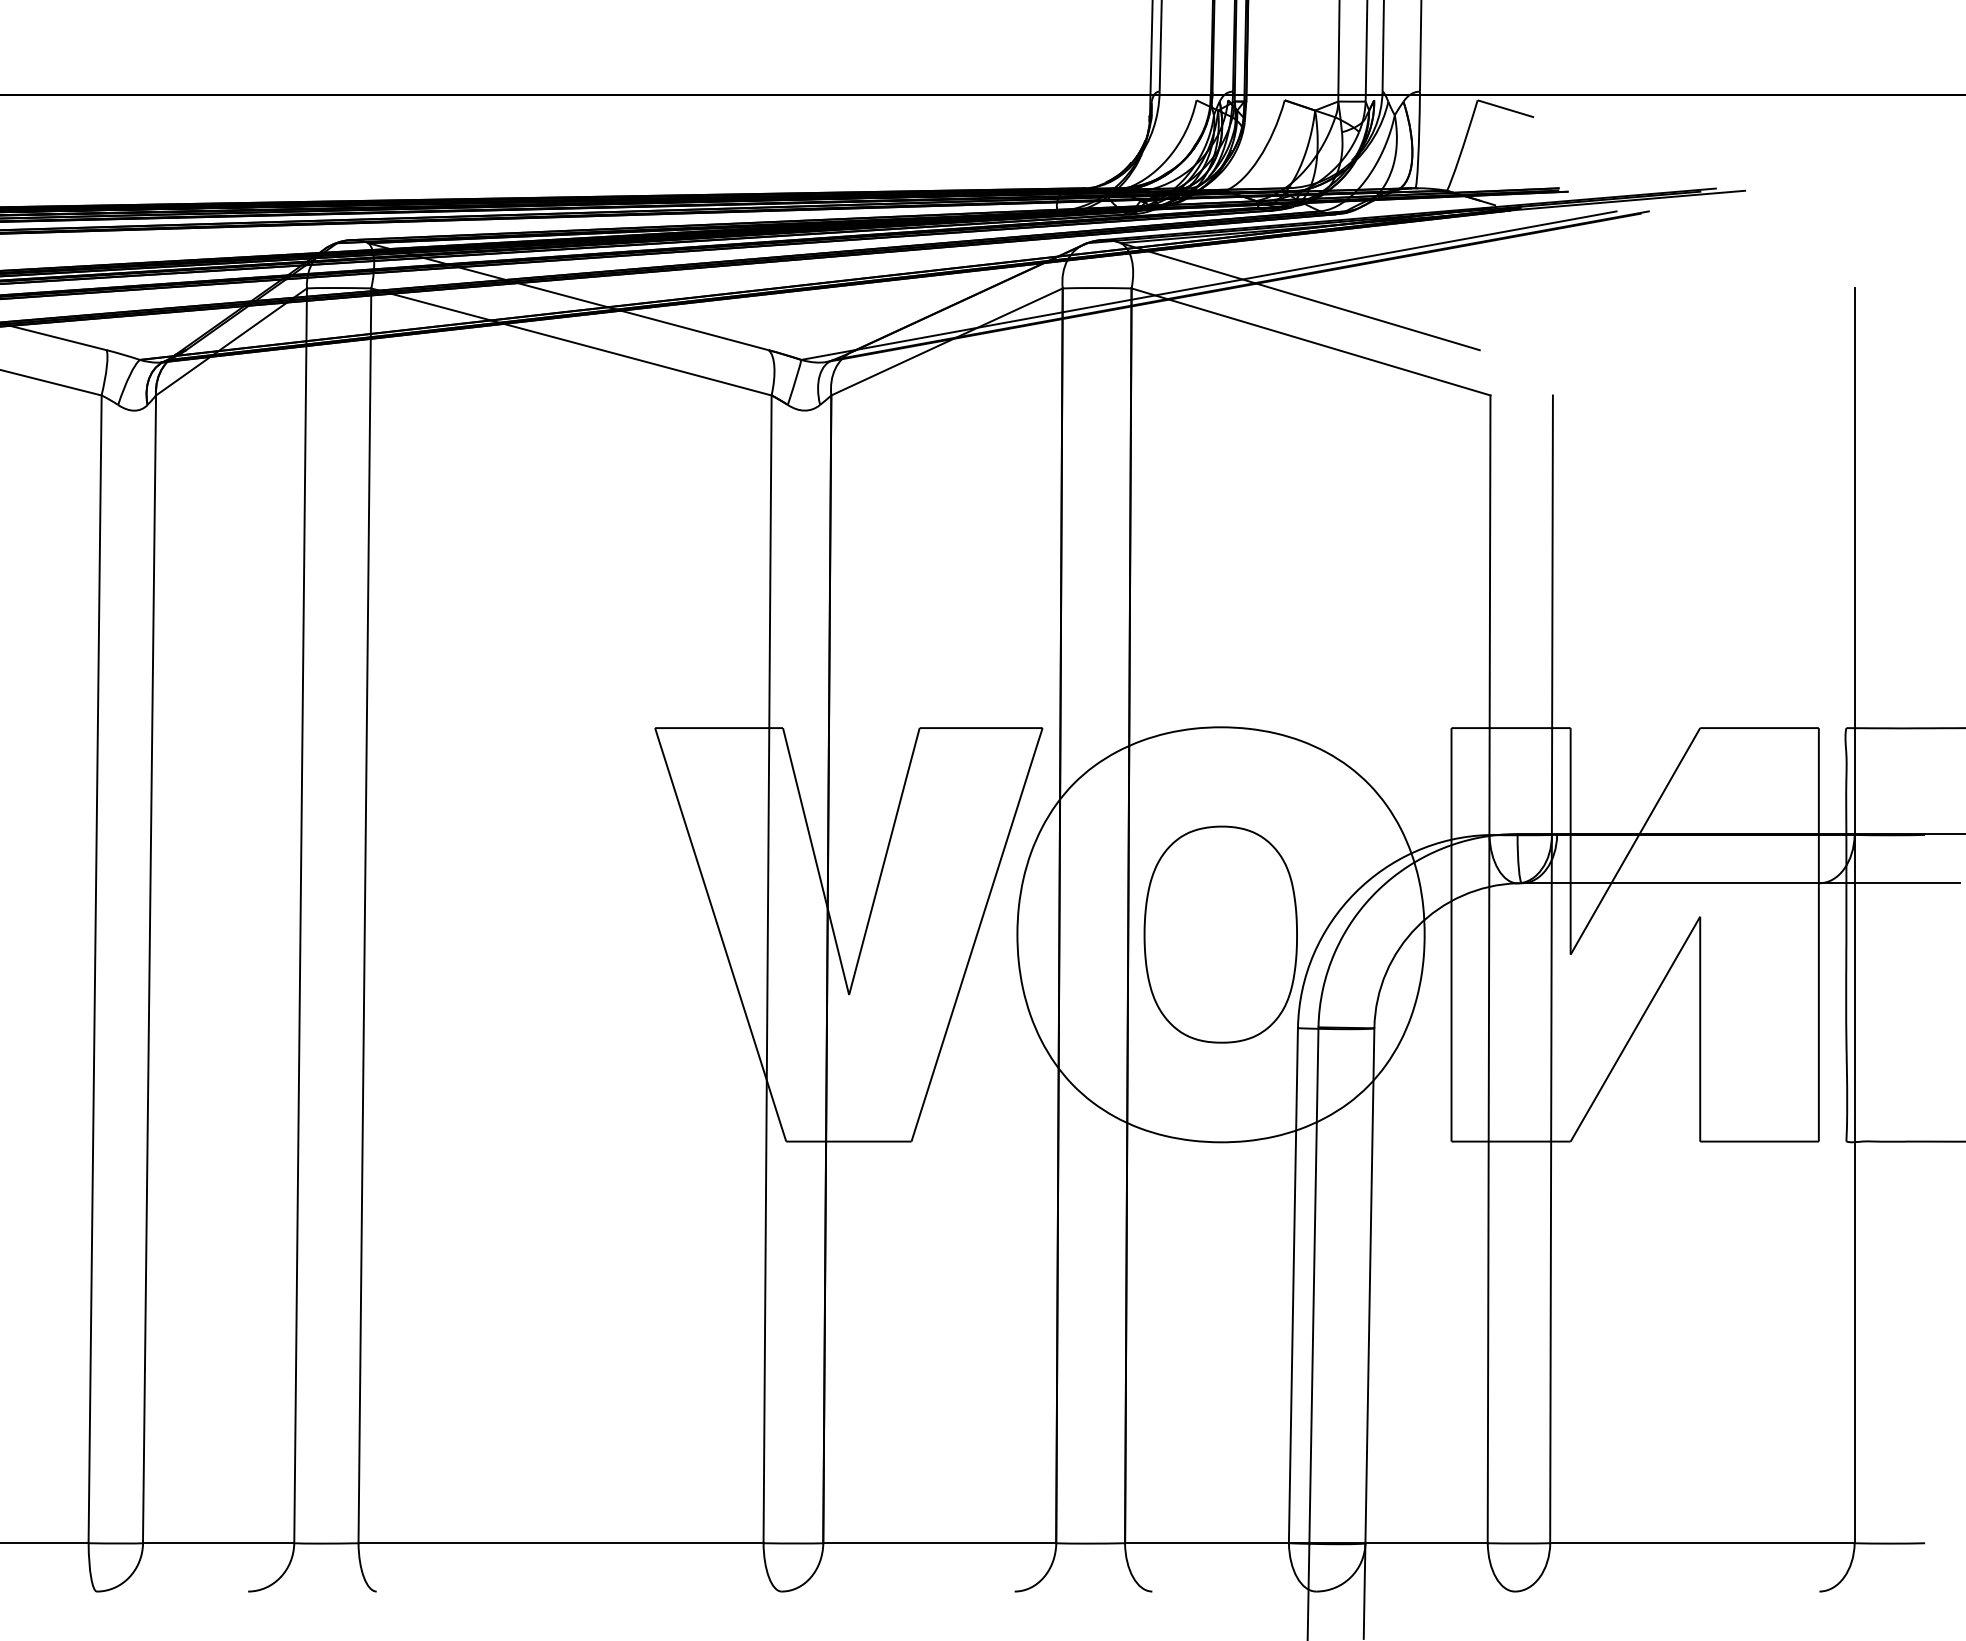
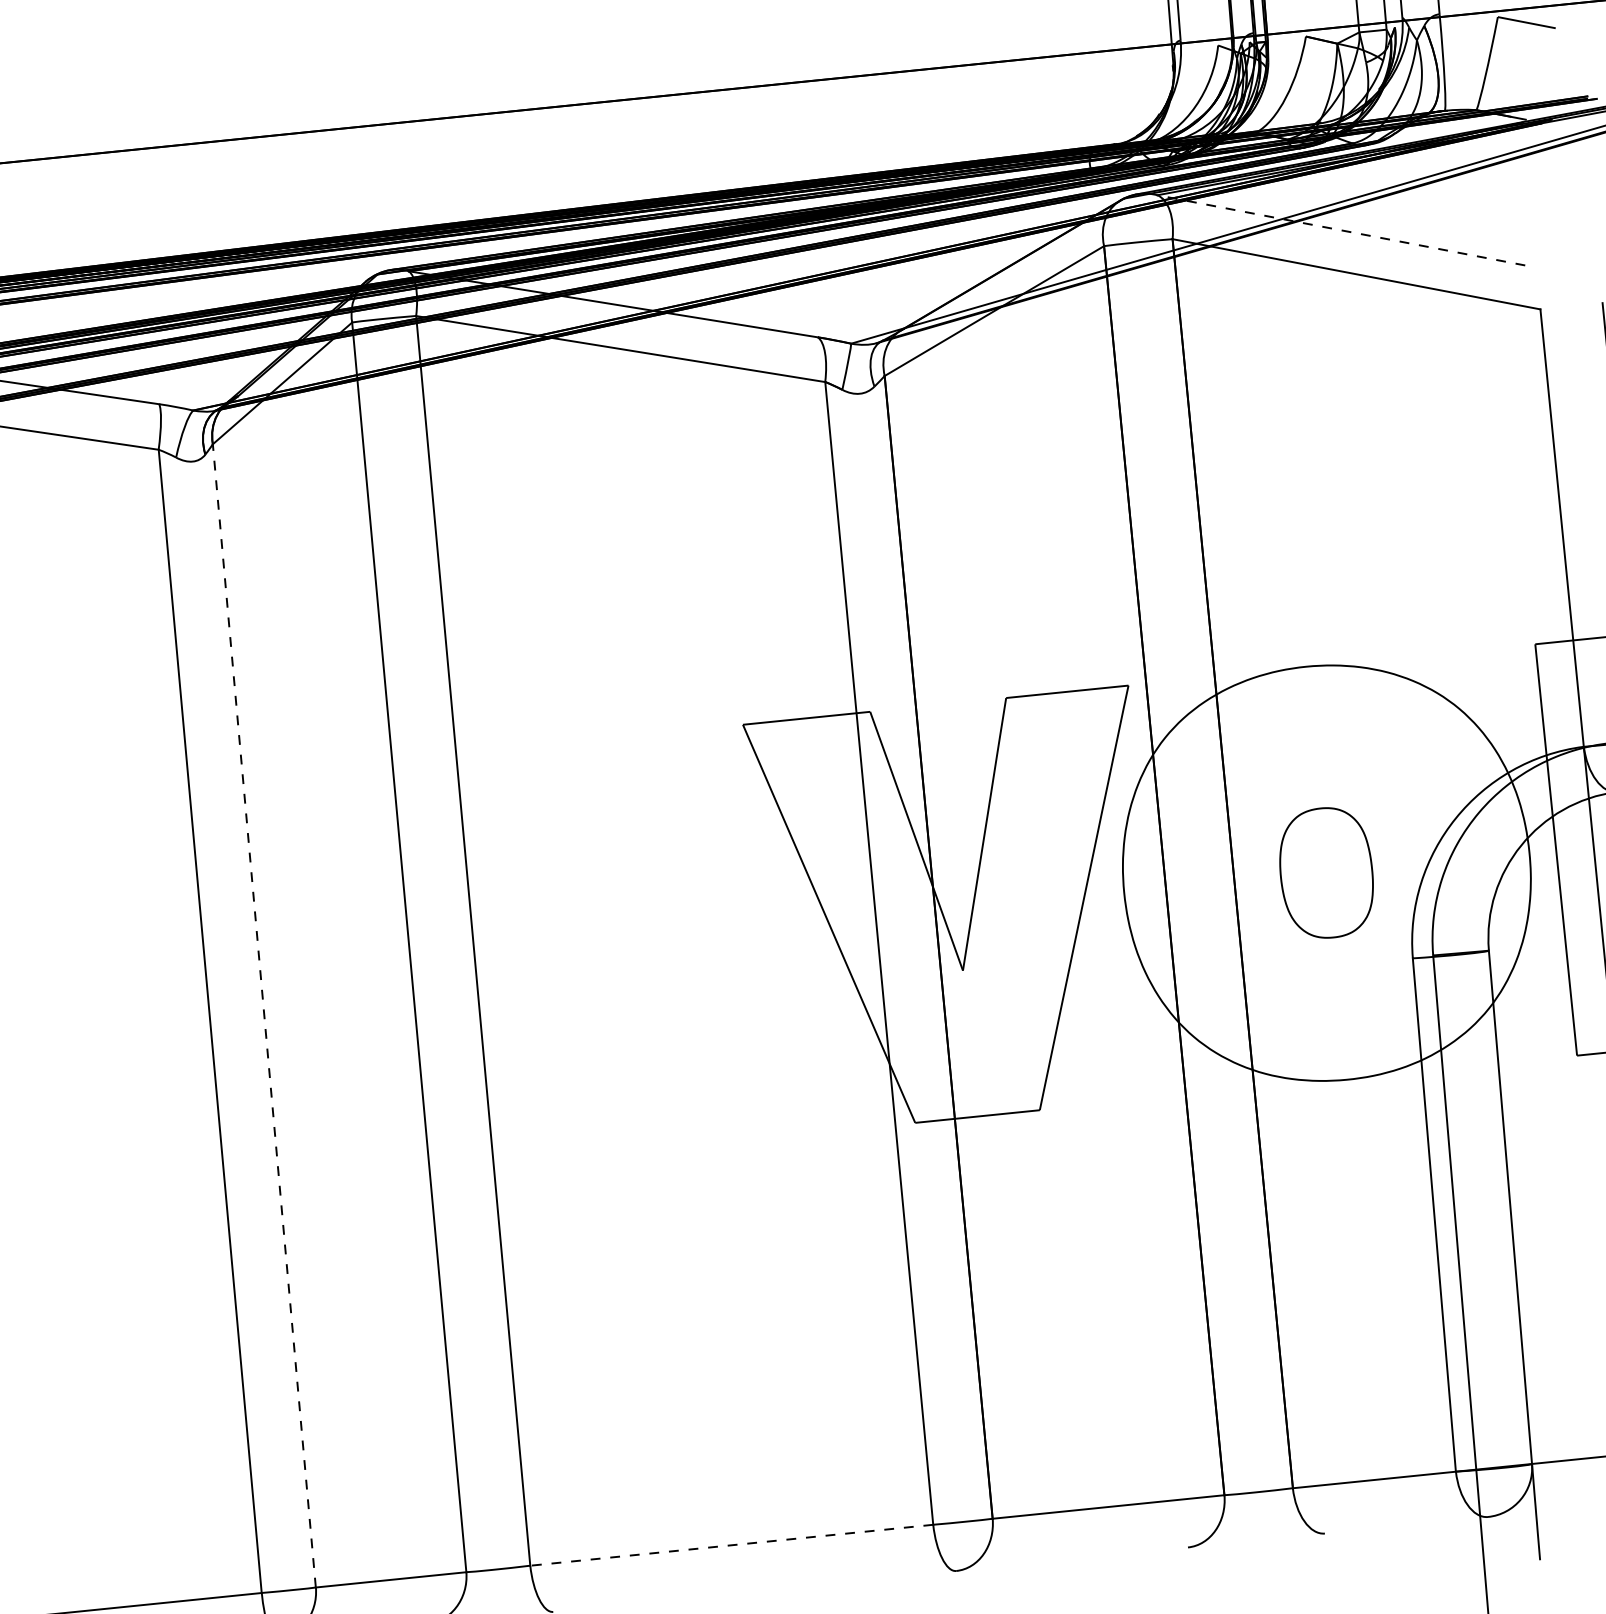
line: (1299, 296) -> (1340, 230), solid -> dashed
part: (1220, 934) -> (1326, 872), size x0.6
line: (149, 969) -> (264, 1016), solid -> dashed
line: (561, 1543) -> (732, 1545), solid -> dashed

